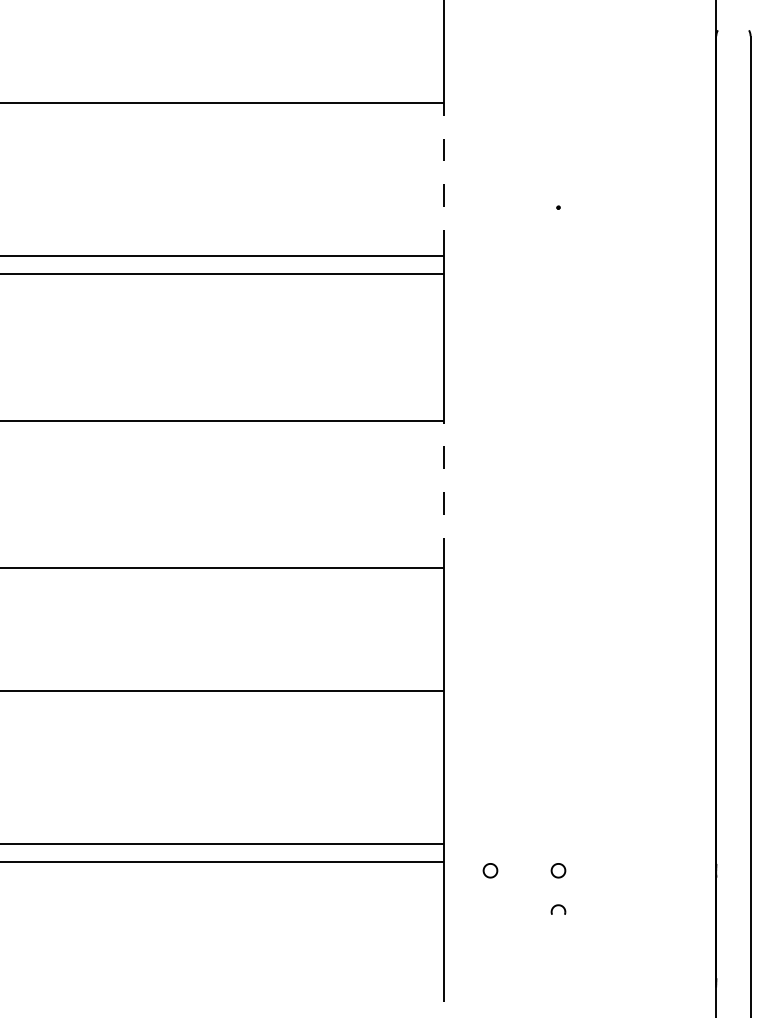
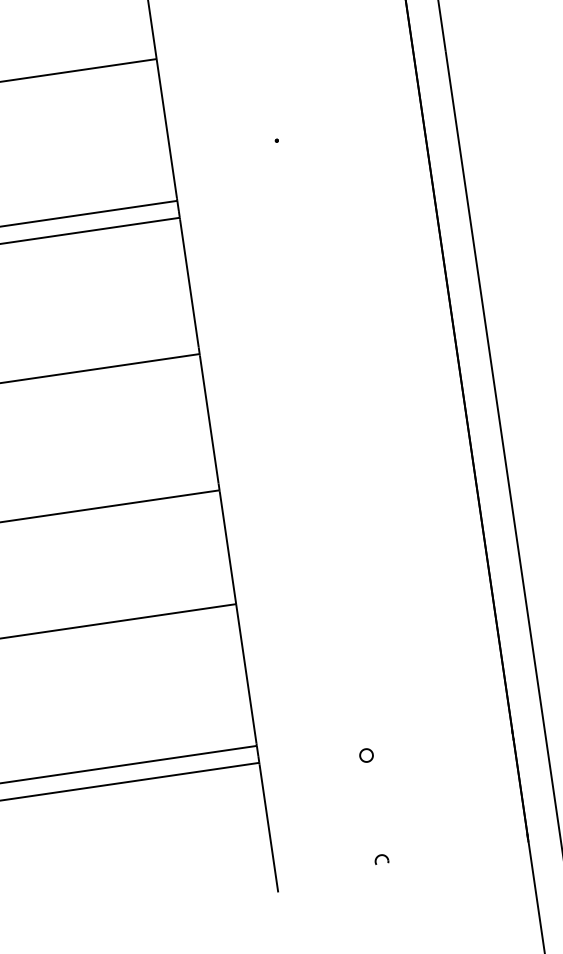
line: (444, 177) -> (167, 128), dashed -> solid
line: (444, 491) -> (209, 419), dashed -> solid
part: (490, 870) -> (303, 764), removed
part: (558, 909) -> (381, 859), moved

